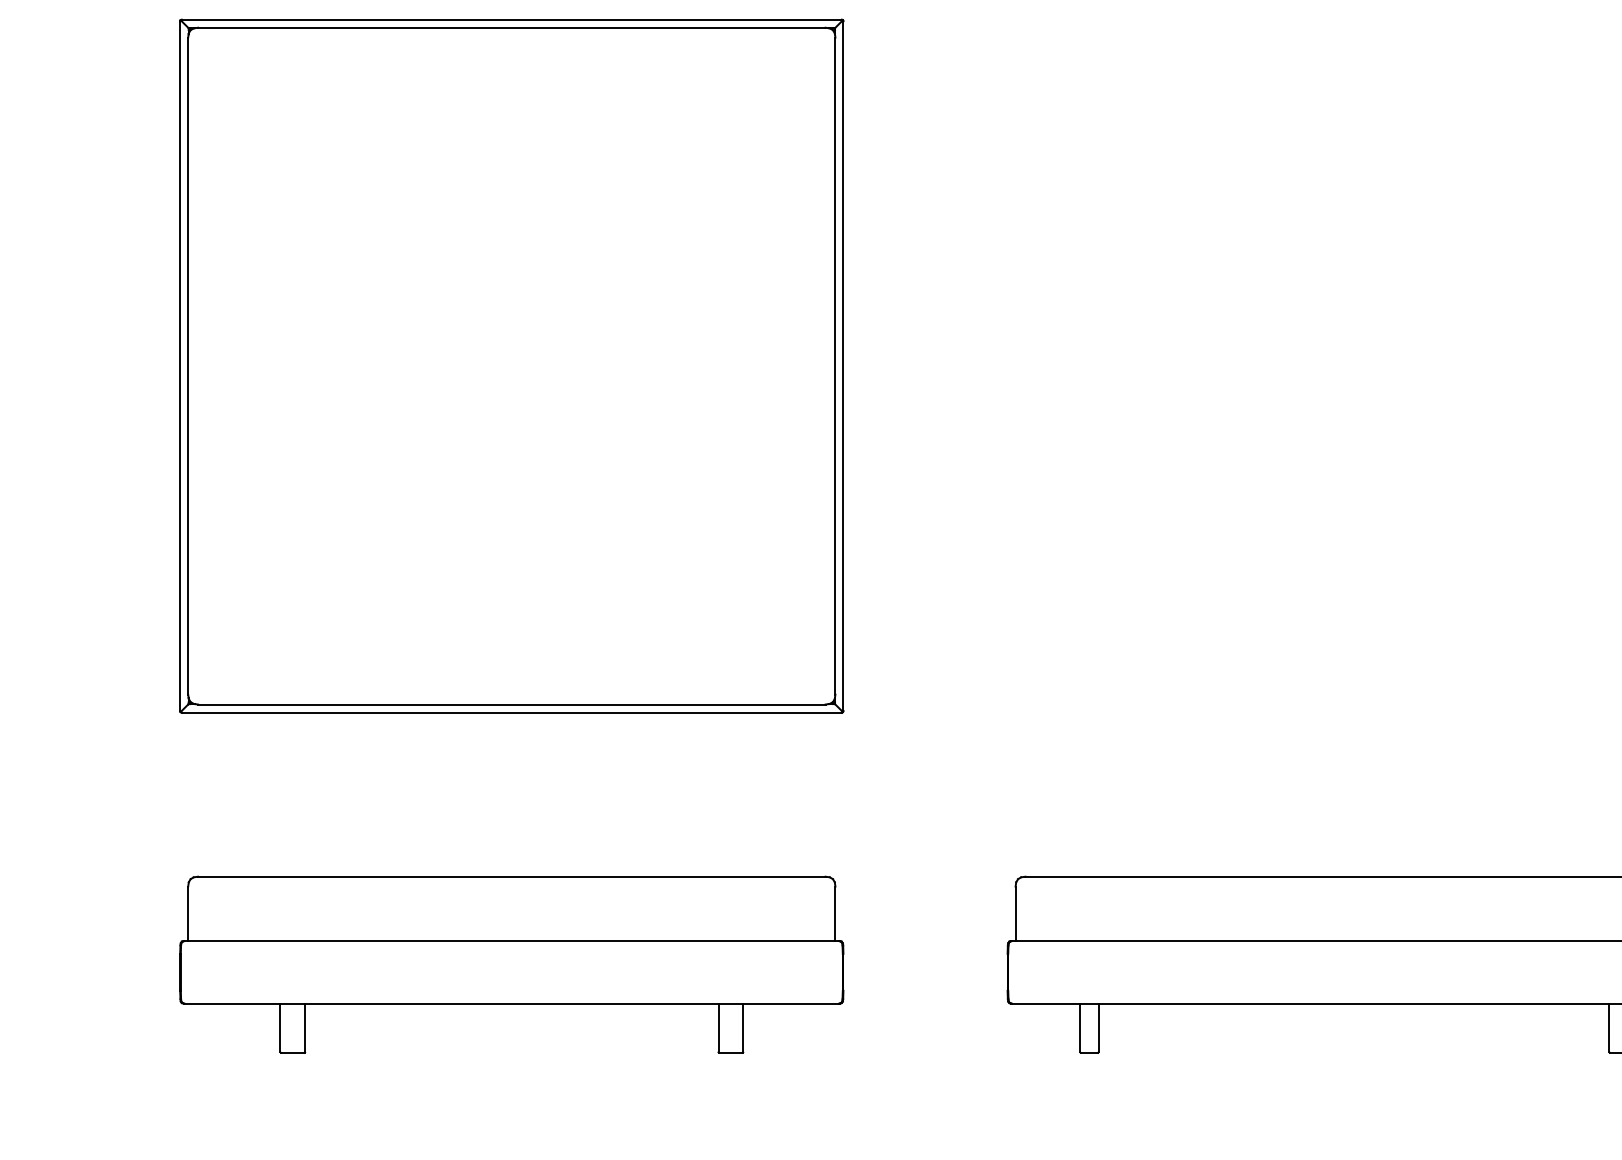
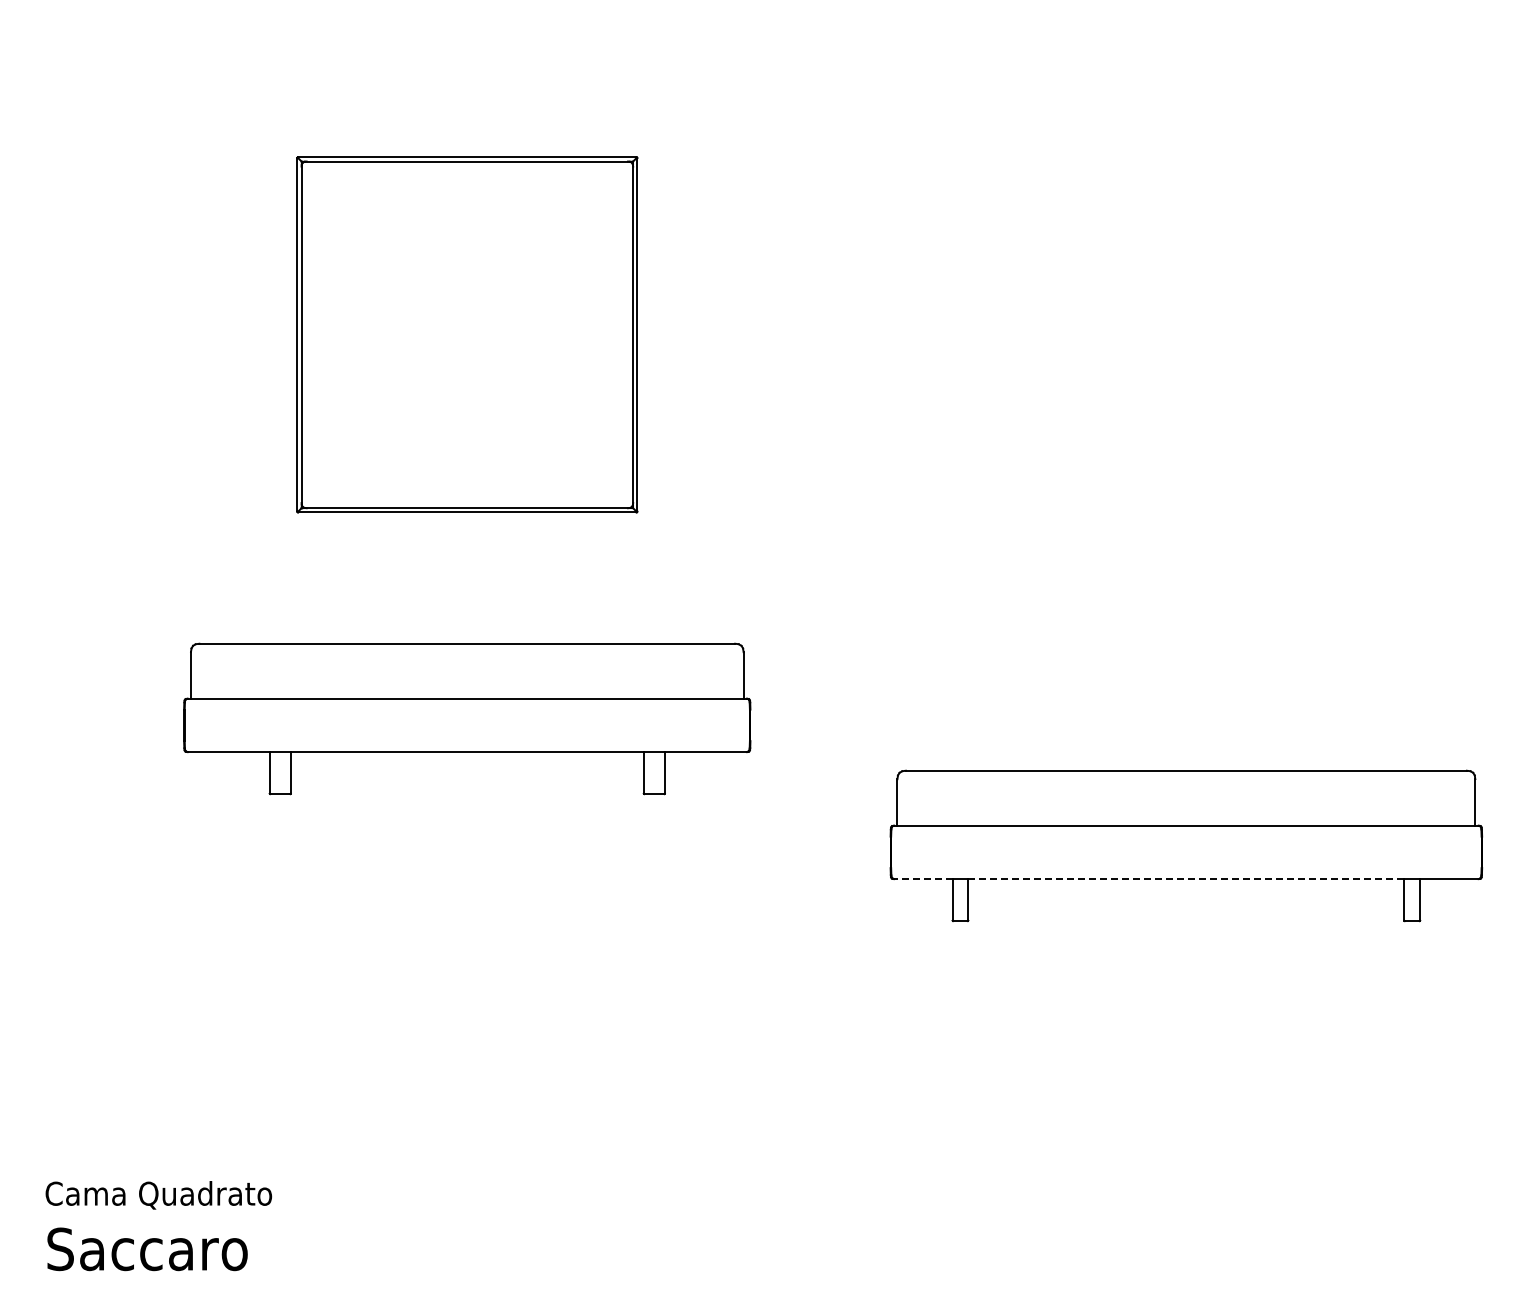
part: (512, 365) -> (467, 334), size x0.6
part: (512, 964) -> (467, 718), moved
line: (1044, 1004) -> (922, 879), solid -> dashed
line: (1354, 1004) -> (1186, 879), solid -> dashed

